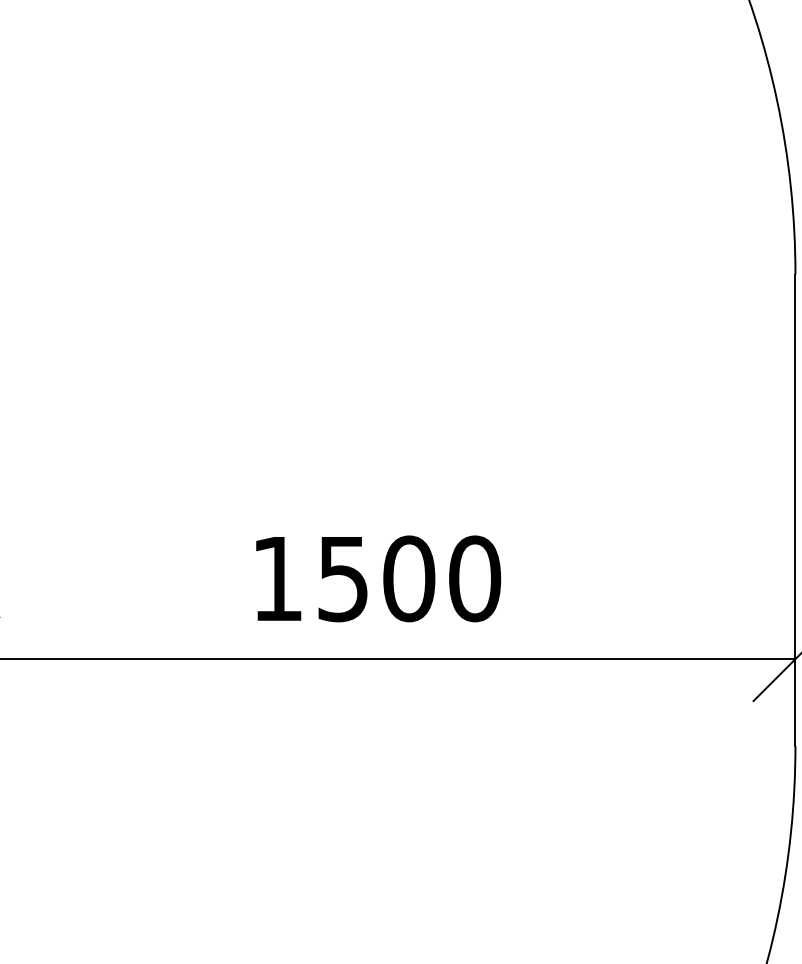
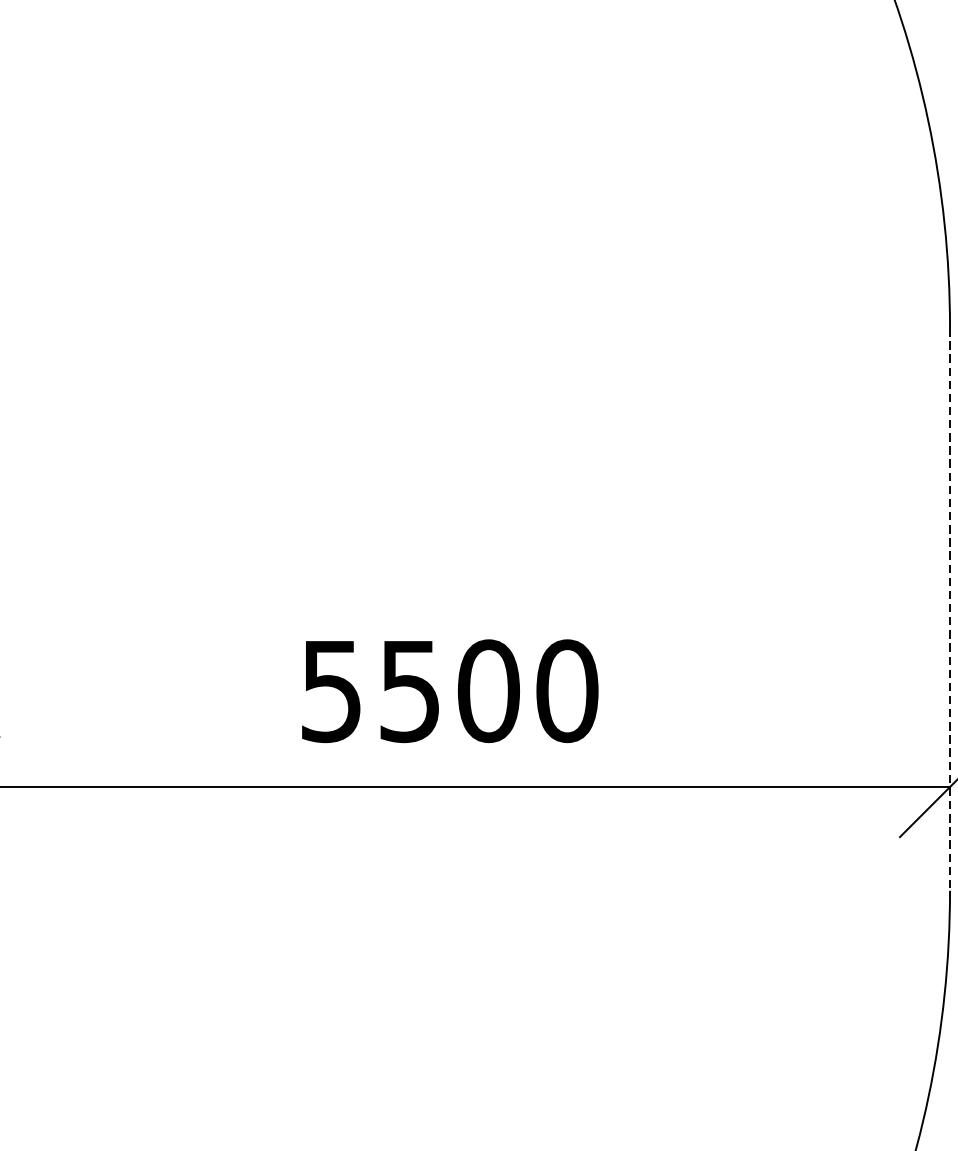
line: (795, 510) -> (950, 609), solid -> dashed
text: (276, 579) -> (330, 691), 1500 -> 5500

